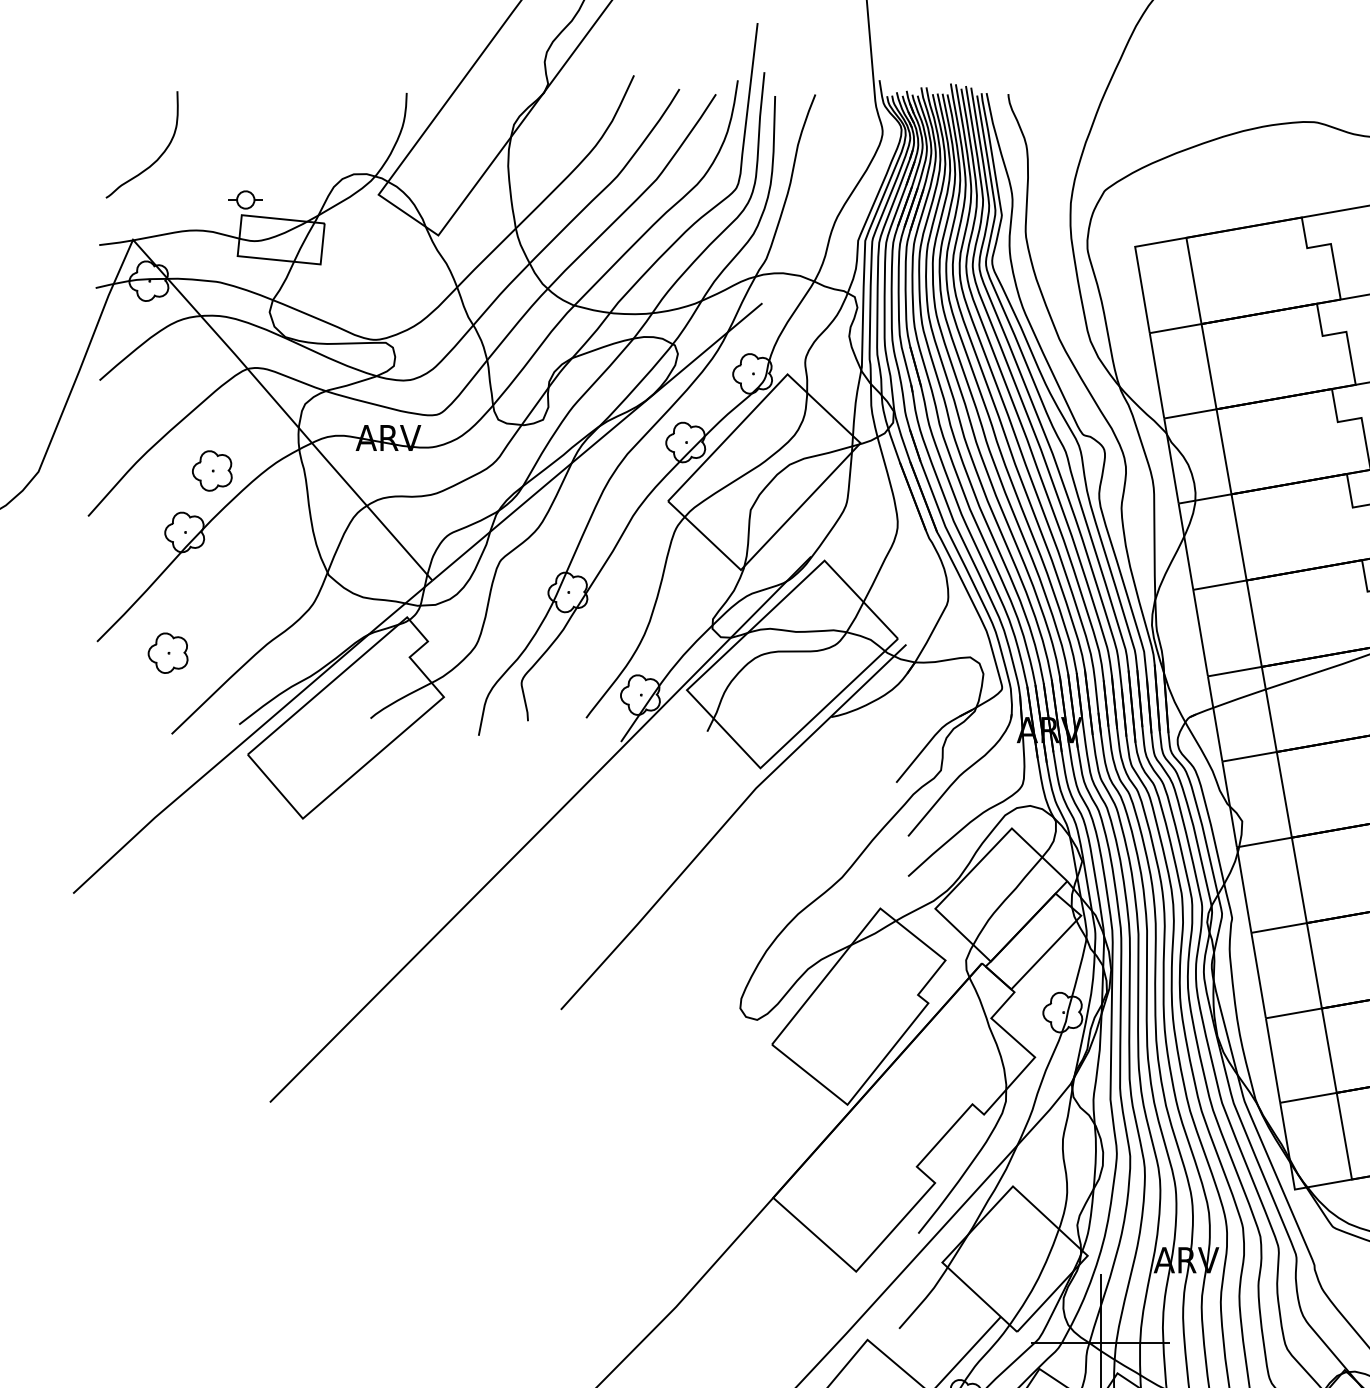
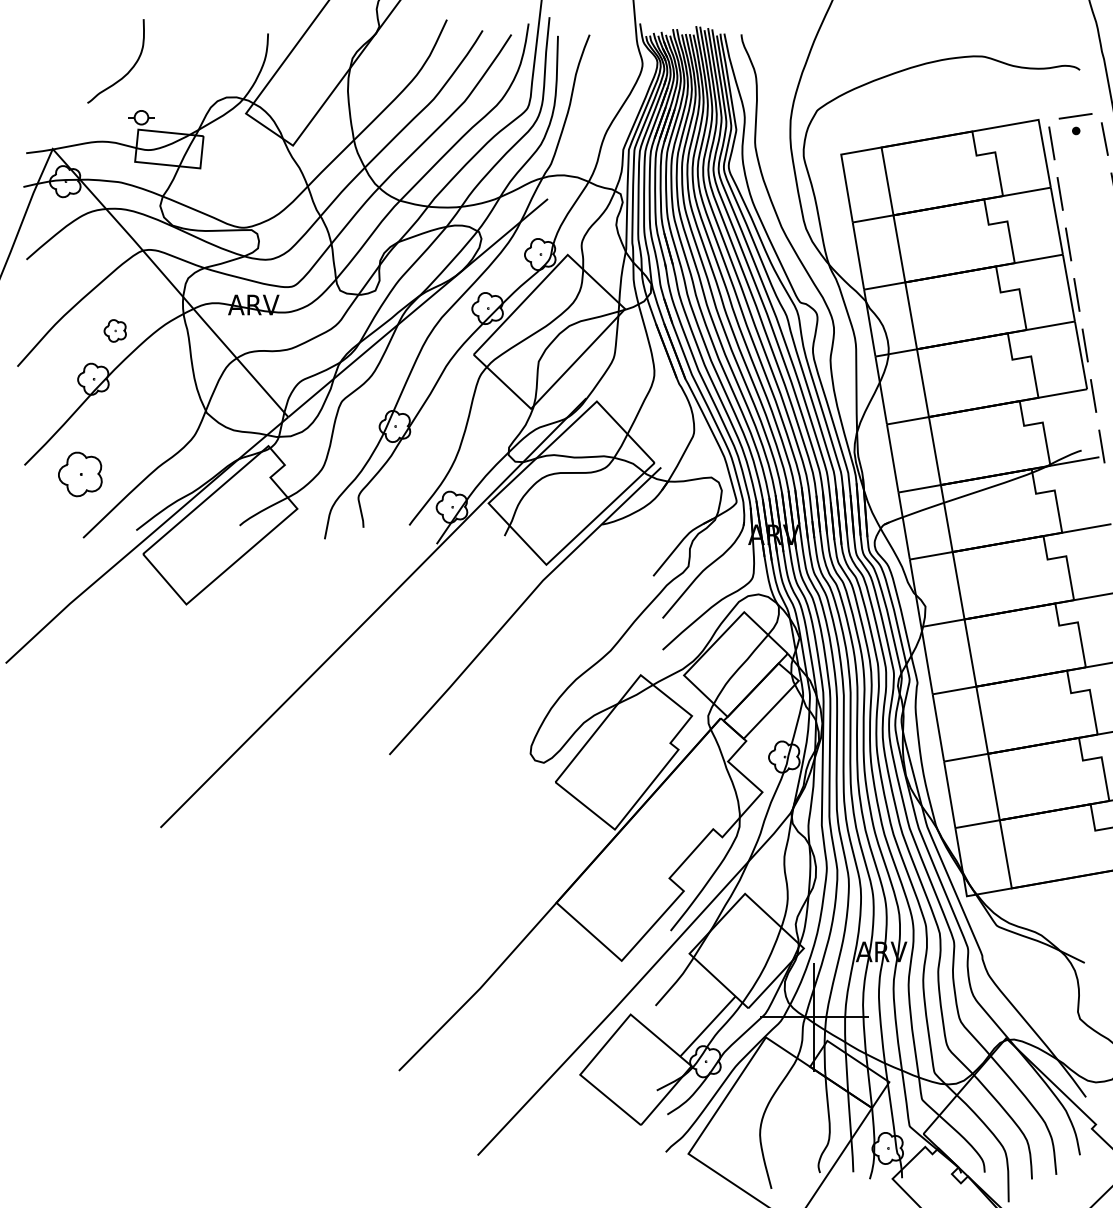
curve: (159, 155) -> (129, 69), moved
part: (212, 470) -> (115, 330), size x0.7
part: (168, 652) -> (80, 473), size x1.4

